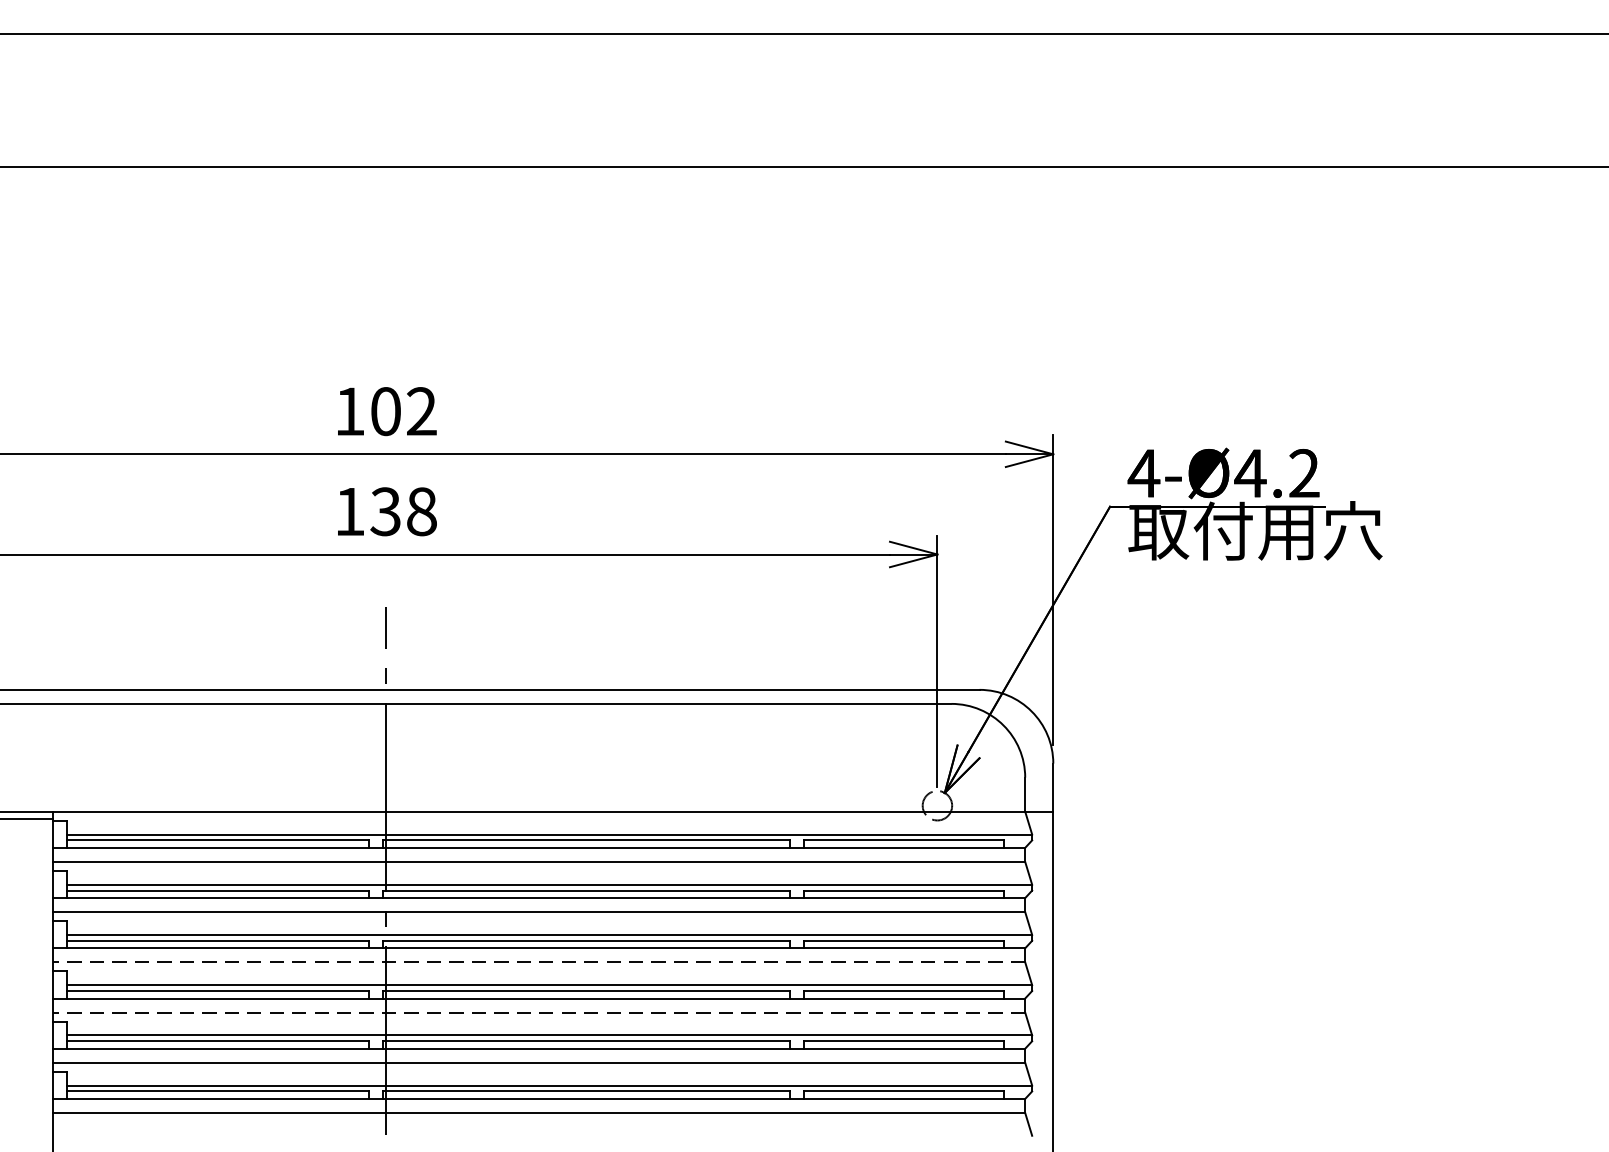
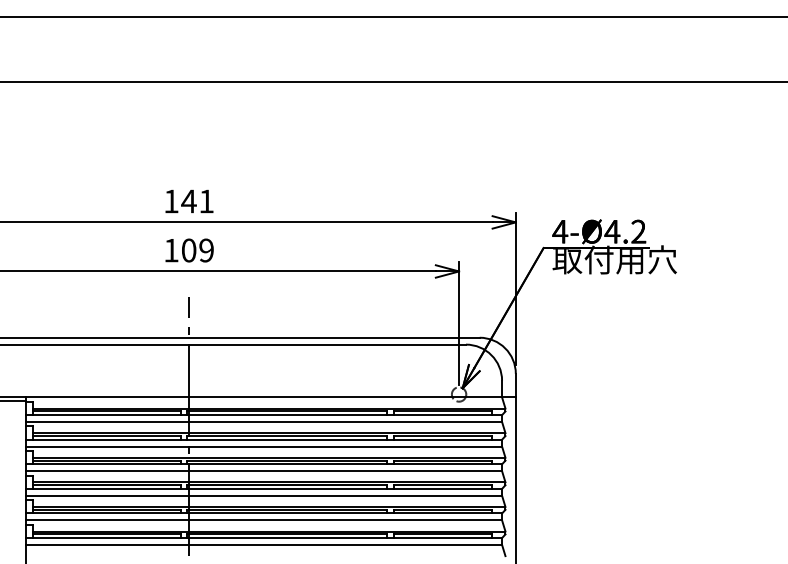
text: (403, 411) -> (197, 201), 102 -> 141
text: (403, 511) -> (197, 250), 138 -> 109
line: (537, 962) -> (263, 471), dashed -> solid
line: (537, 1012) -> (263, 495), dashed -> solid

